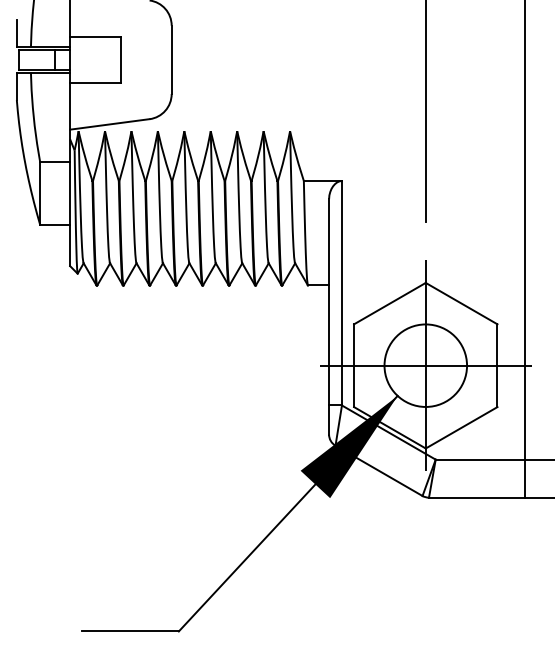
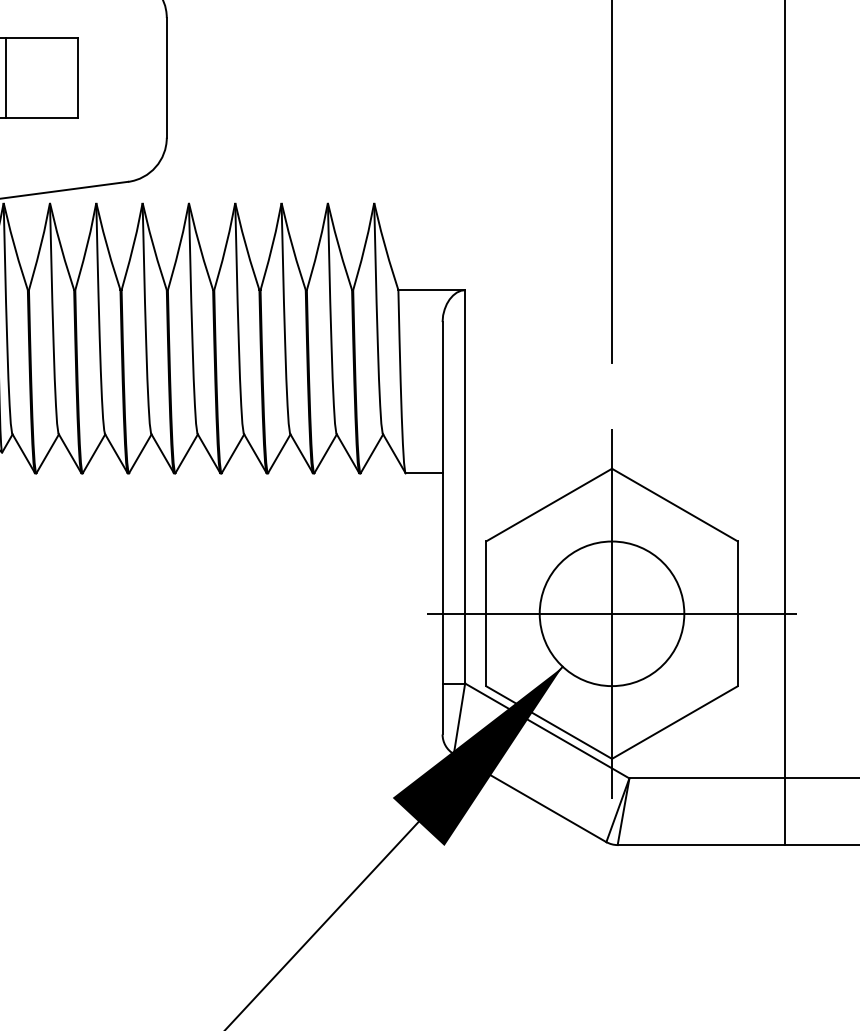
line: (79, 59) -> (5, 77), added

